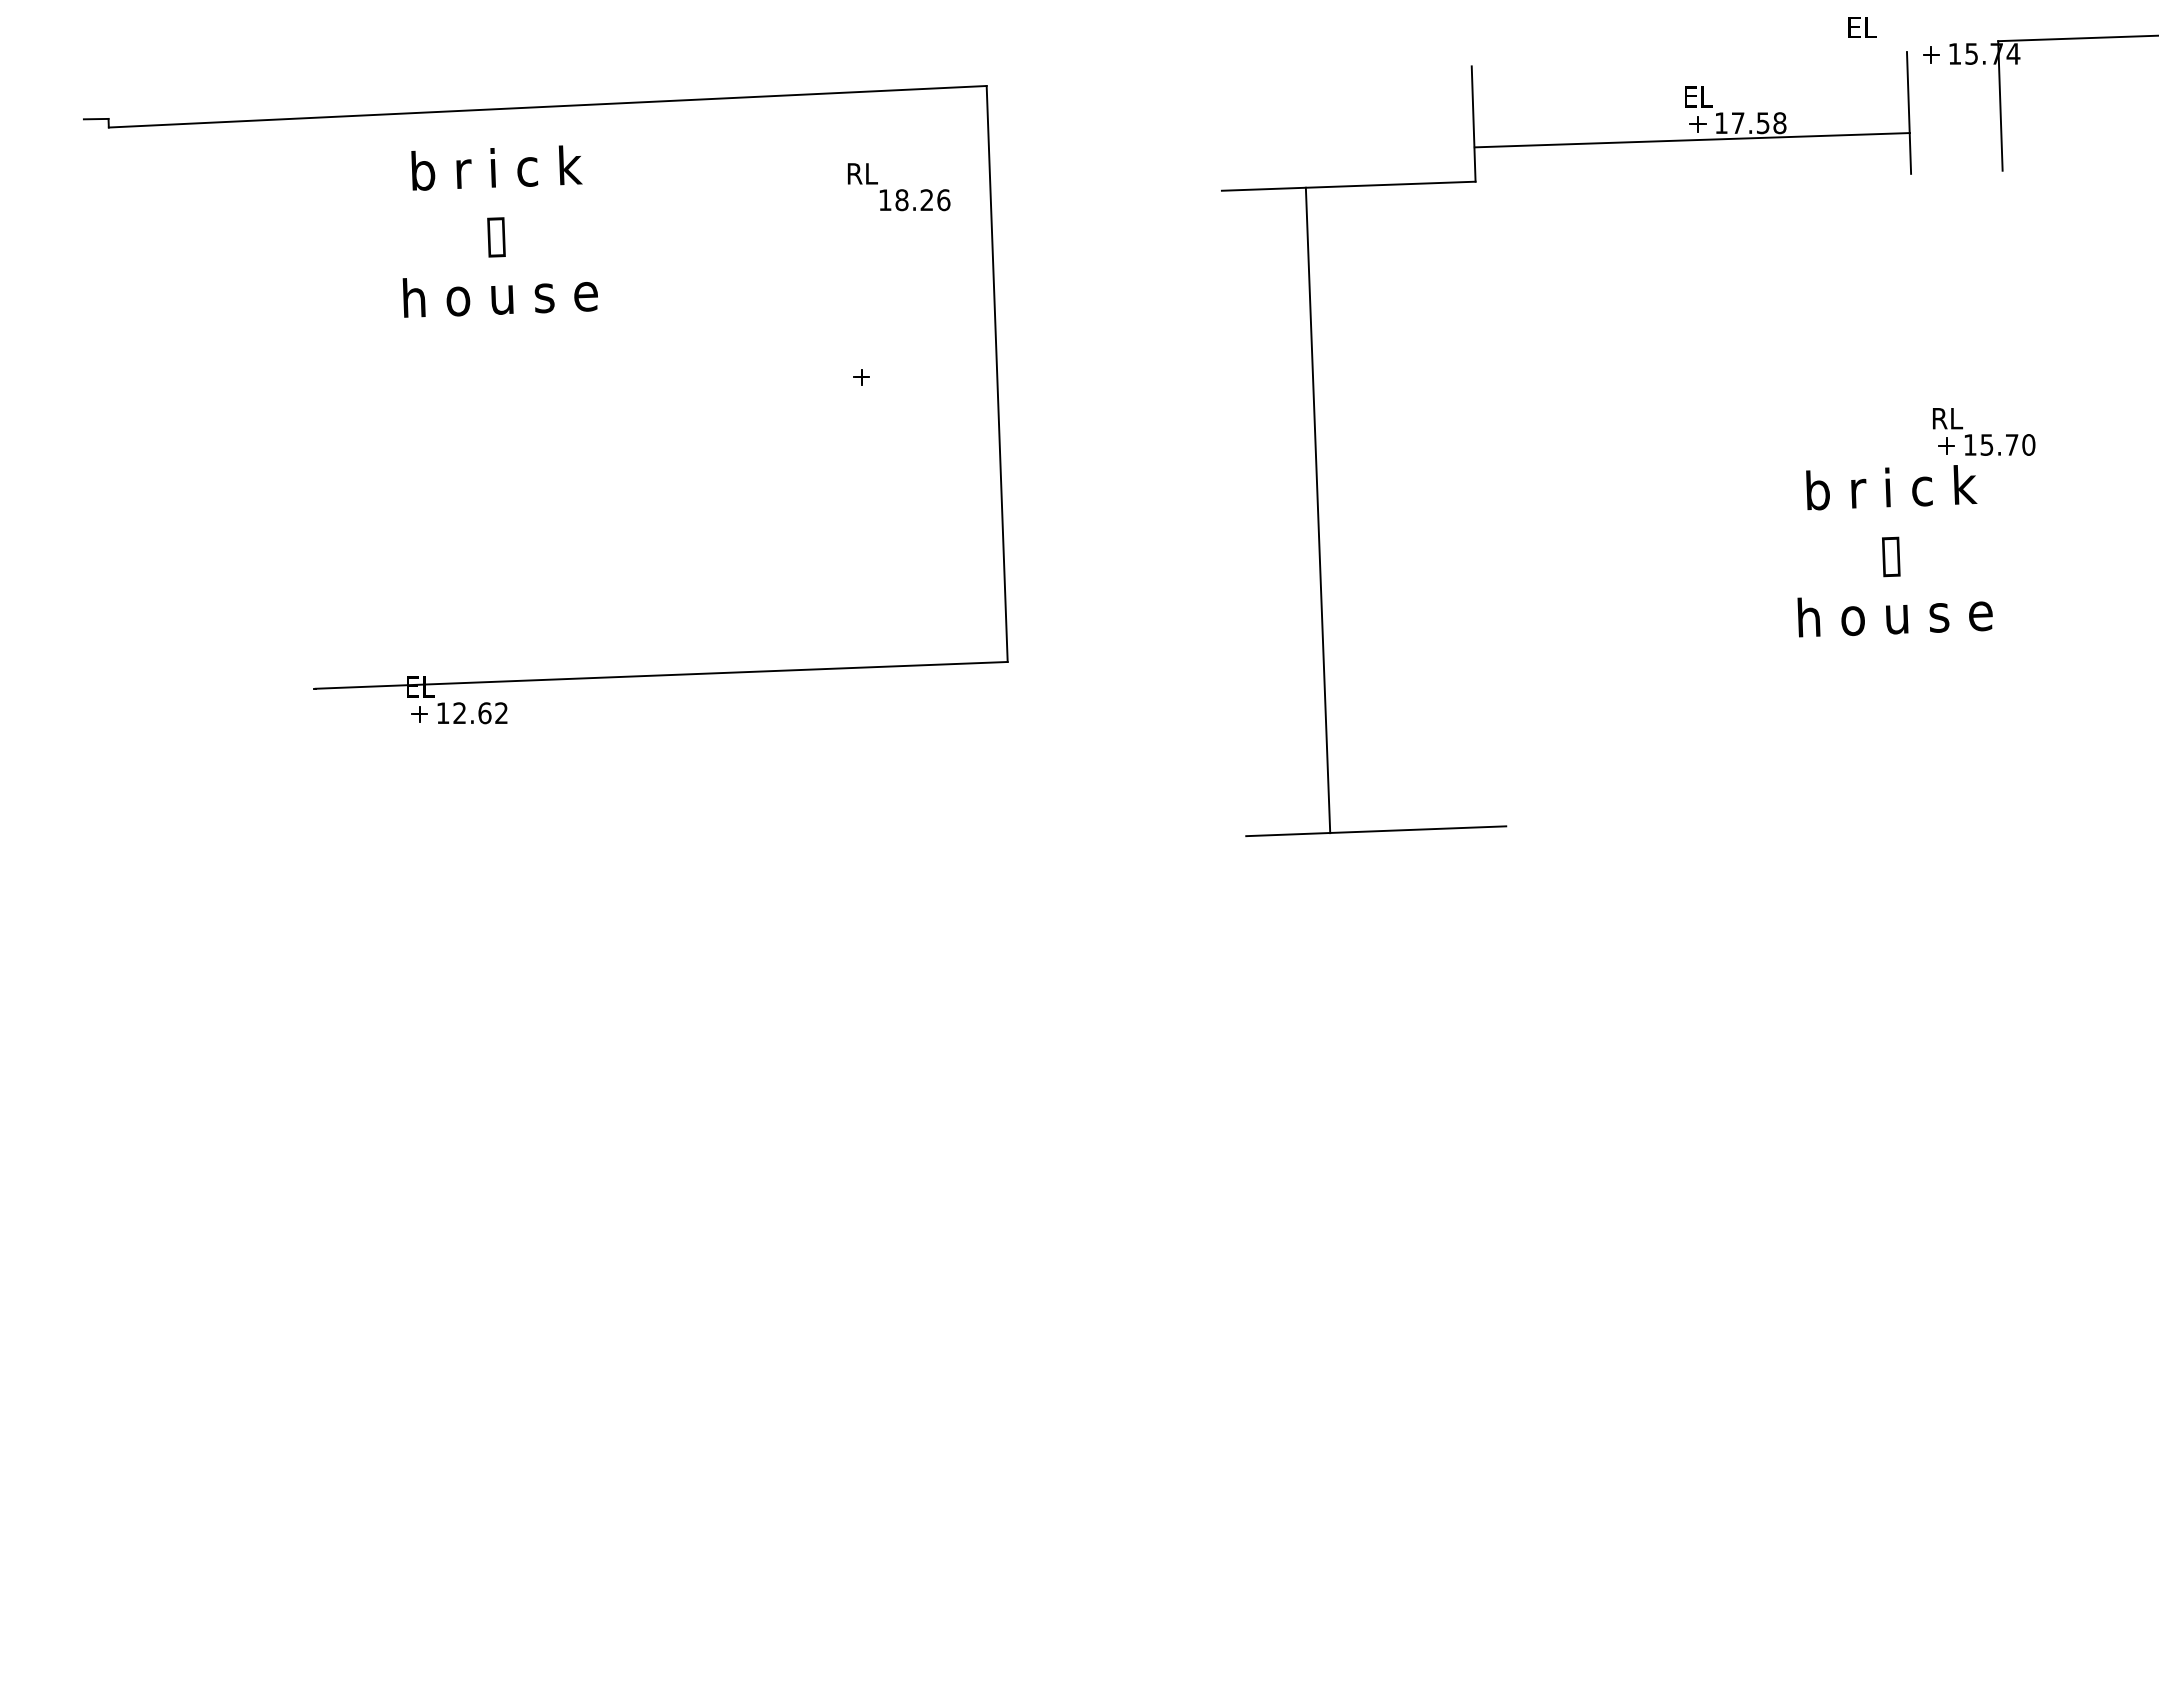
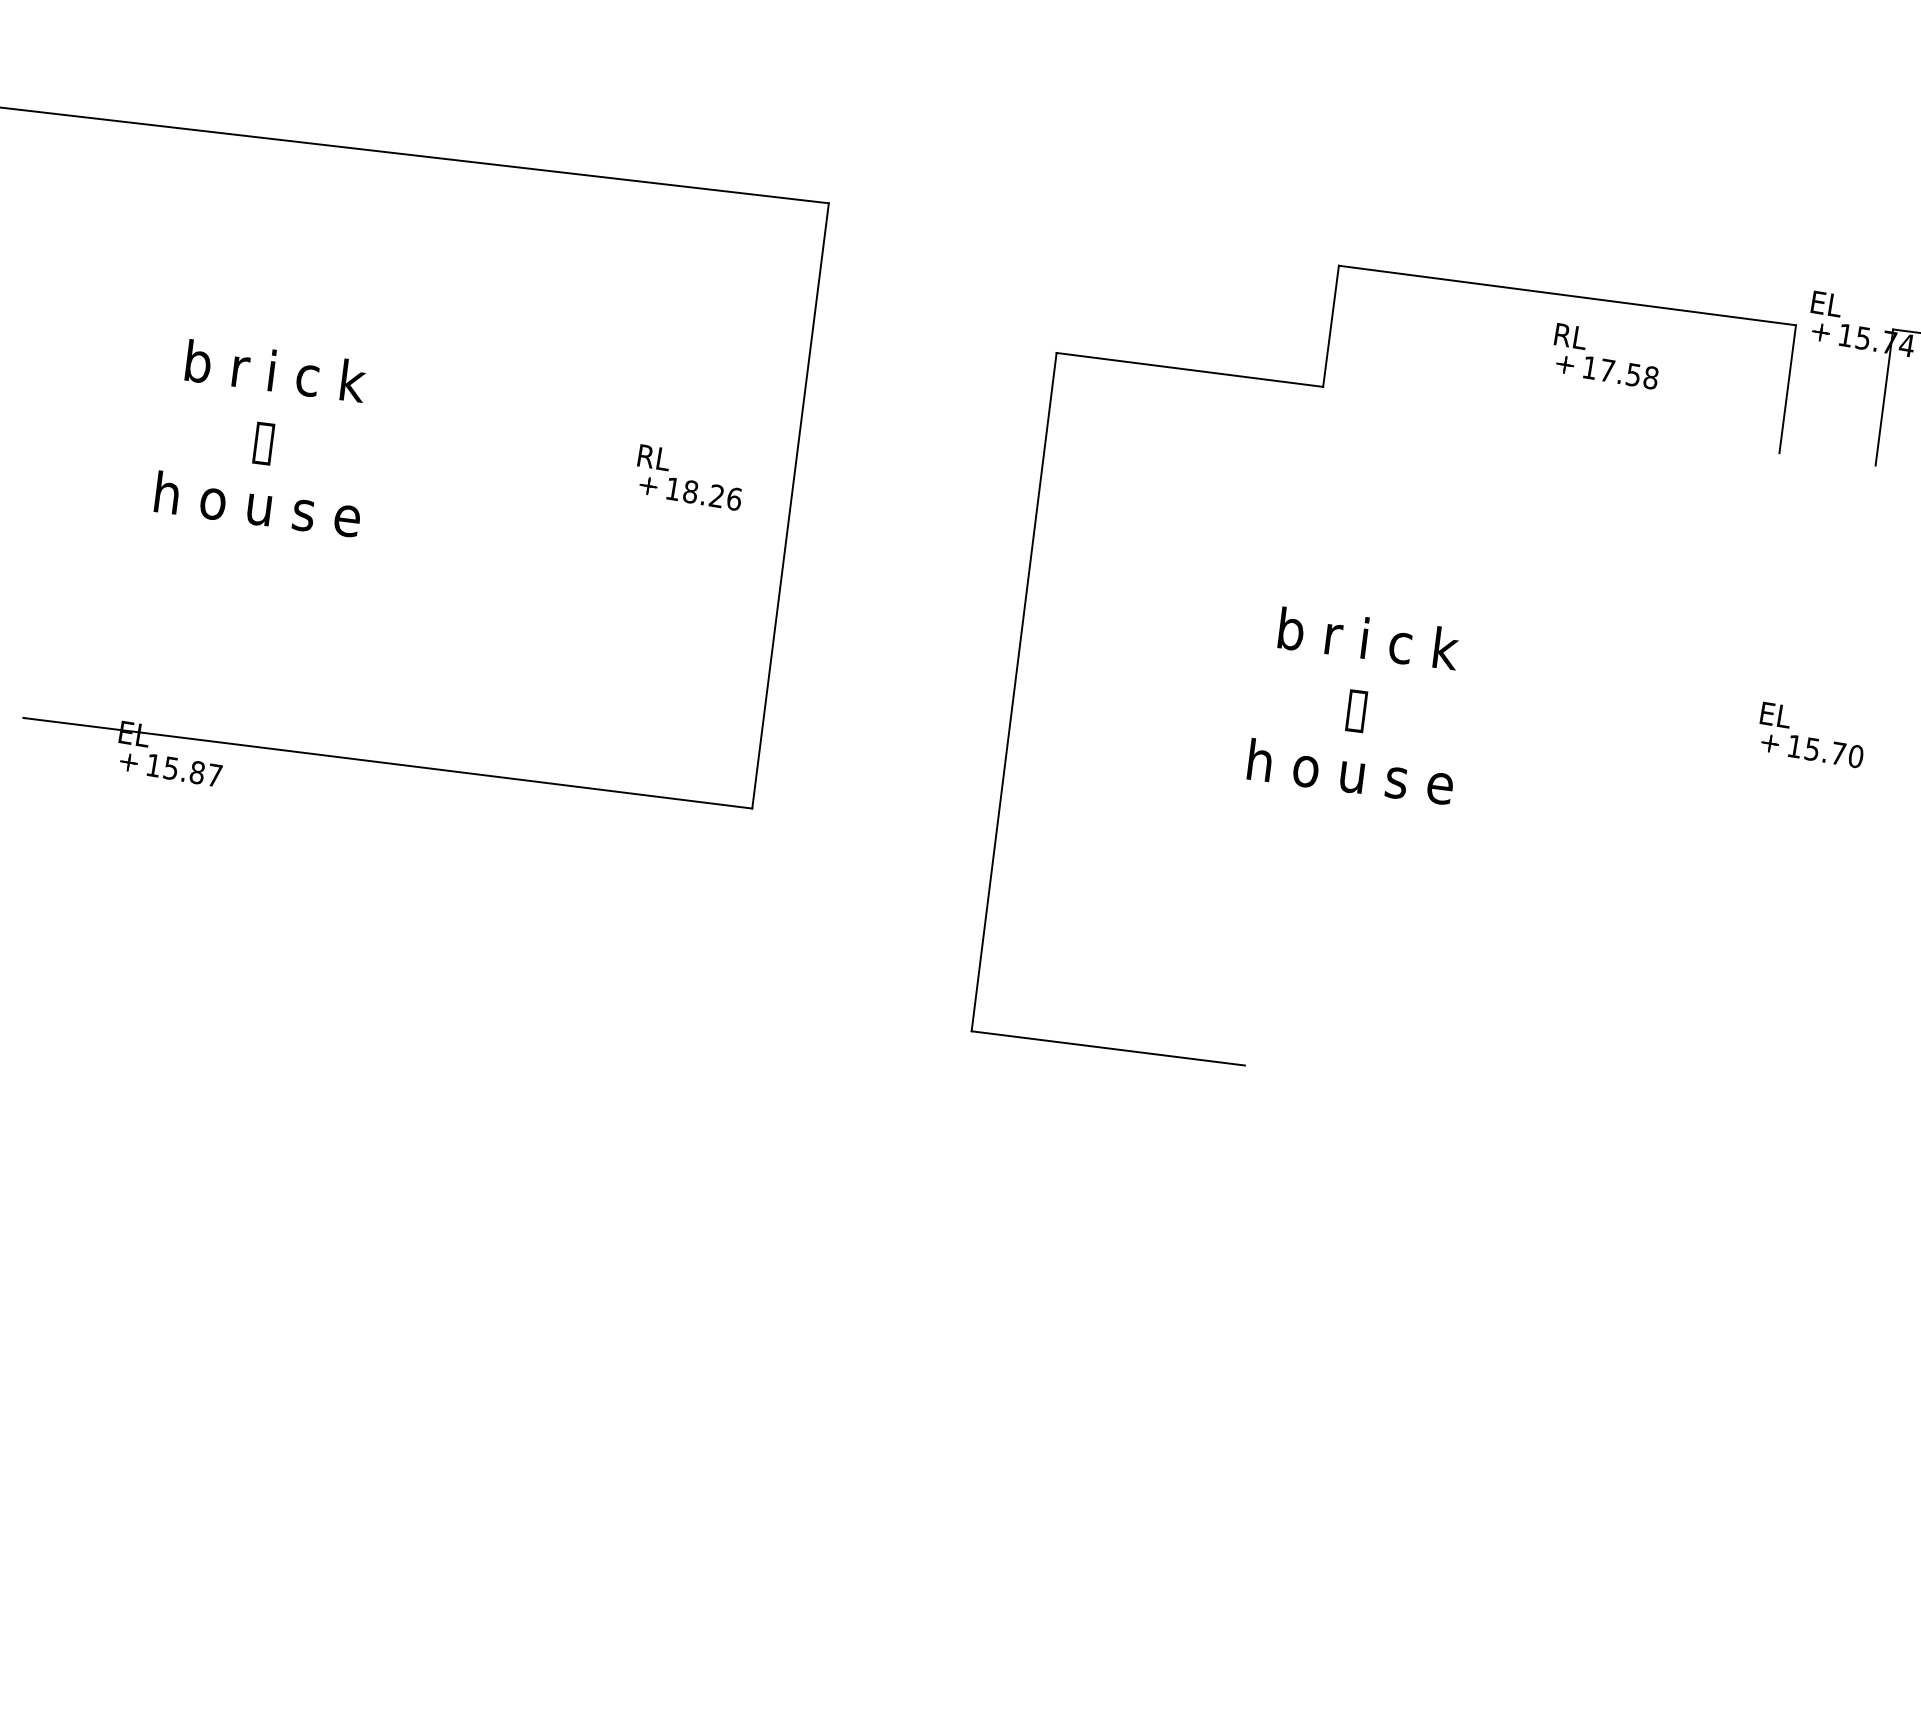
text: (1862, 27) -> (1826, 303), moved
text: (1699, 96) -> (1571, 336), EL -> RL
line: (1691, 140) -> (1566, 295), moved
text: (899, 187) -> (690, 478), moved
text: (499, 231) -> (267, 438), moved
text: (1948, 418) -> (1776, 715), RL -> EL
line: (1317, 510) -> (1013, 692), moved
text: (1894, 551) -> (1360, 706), moved
text: (480, 713) -> (192, 772), 12.62 -> 15.87

